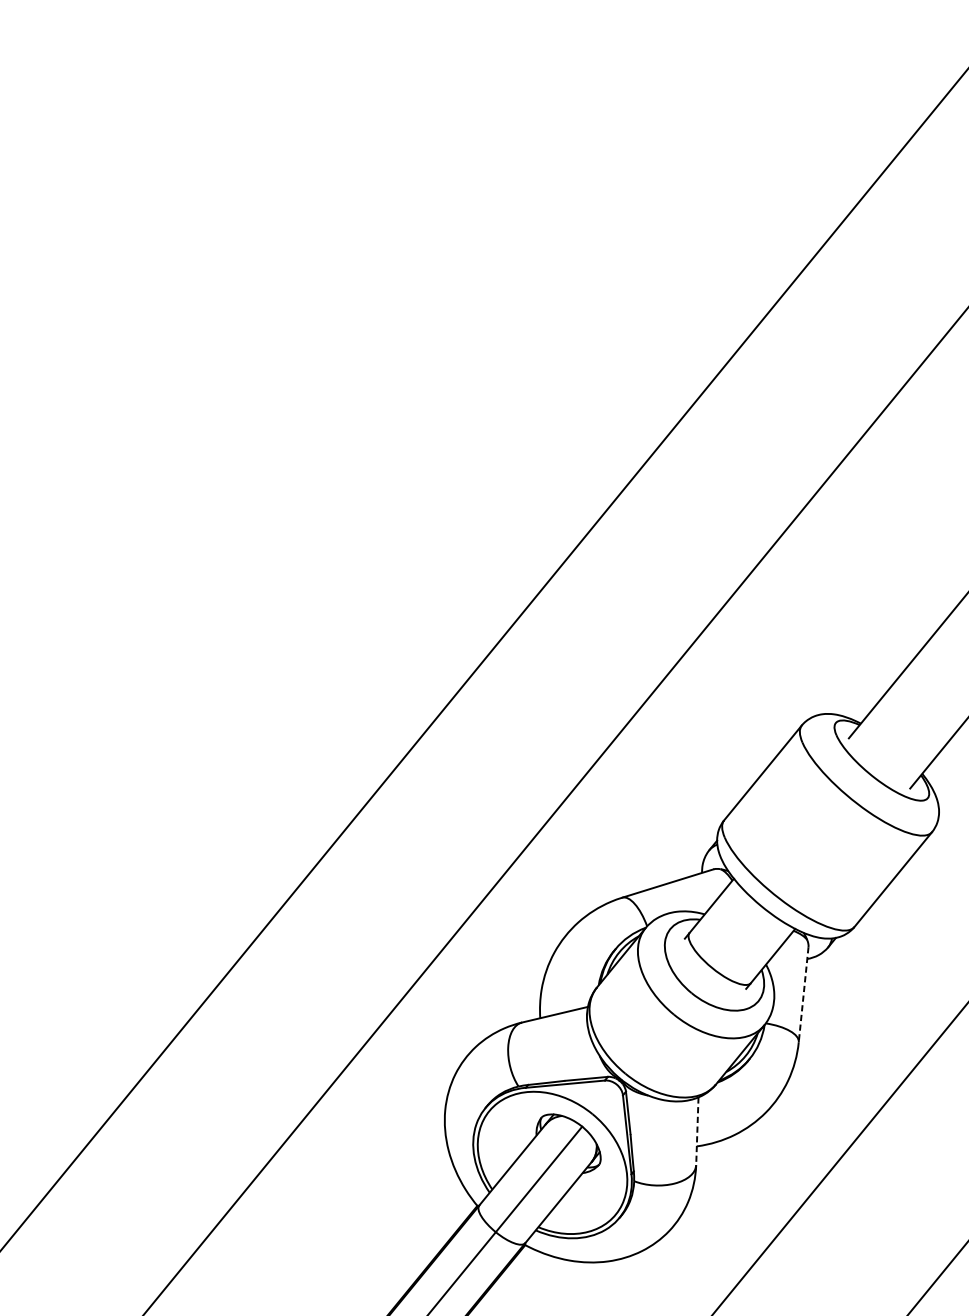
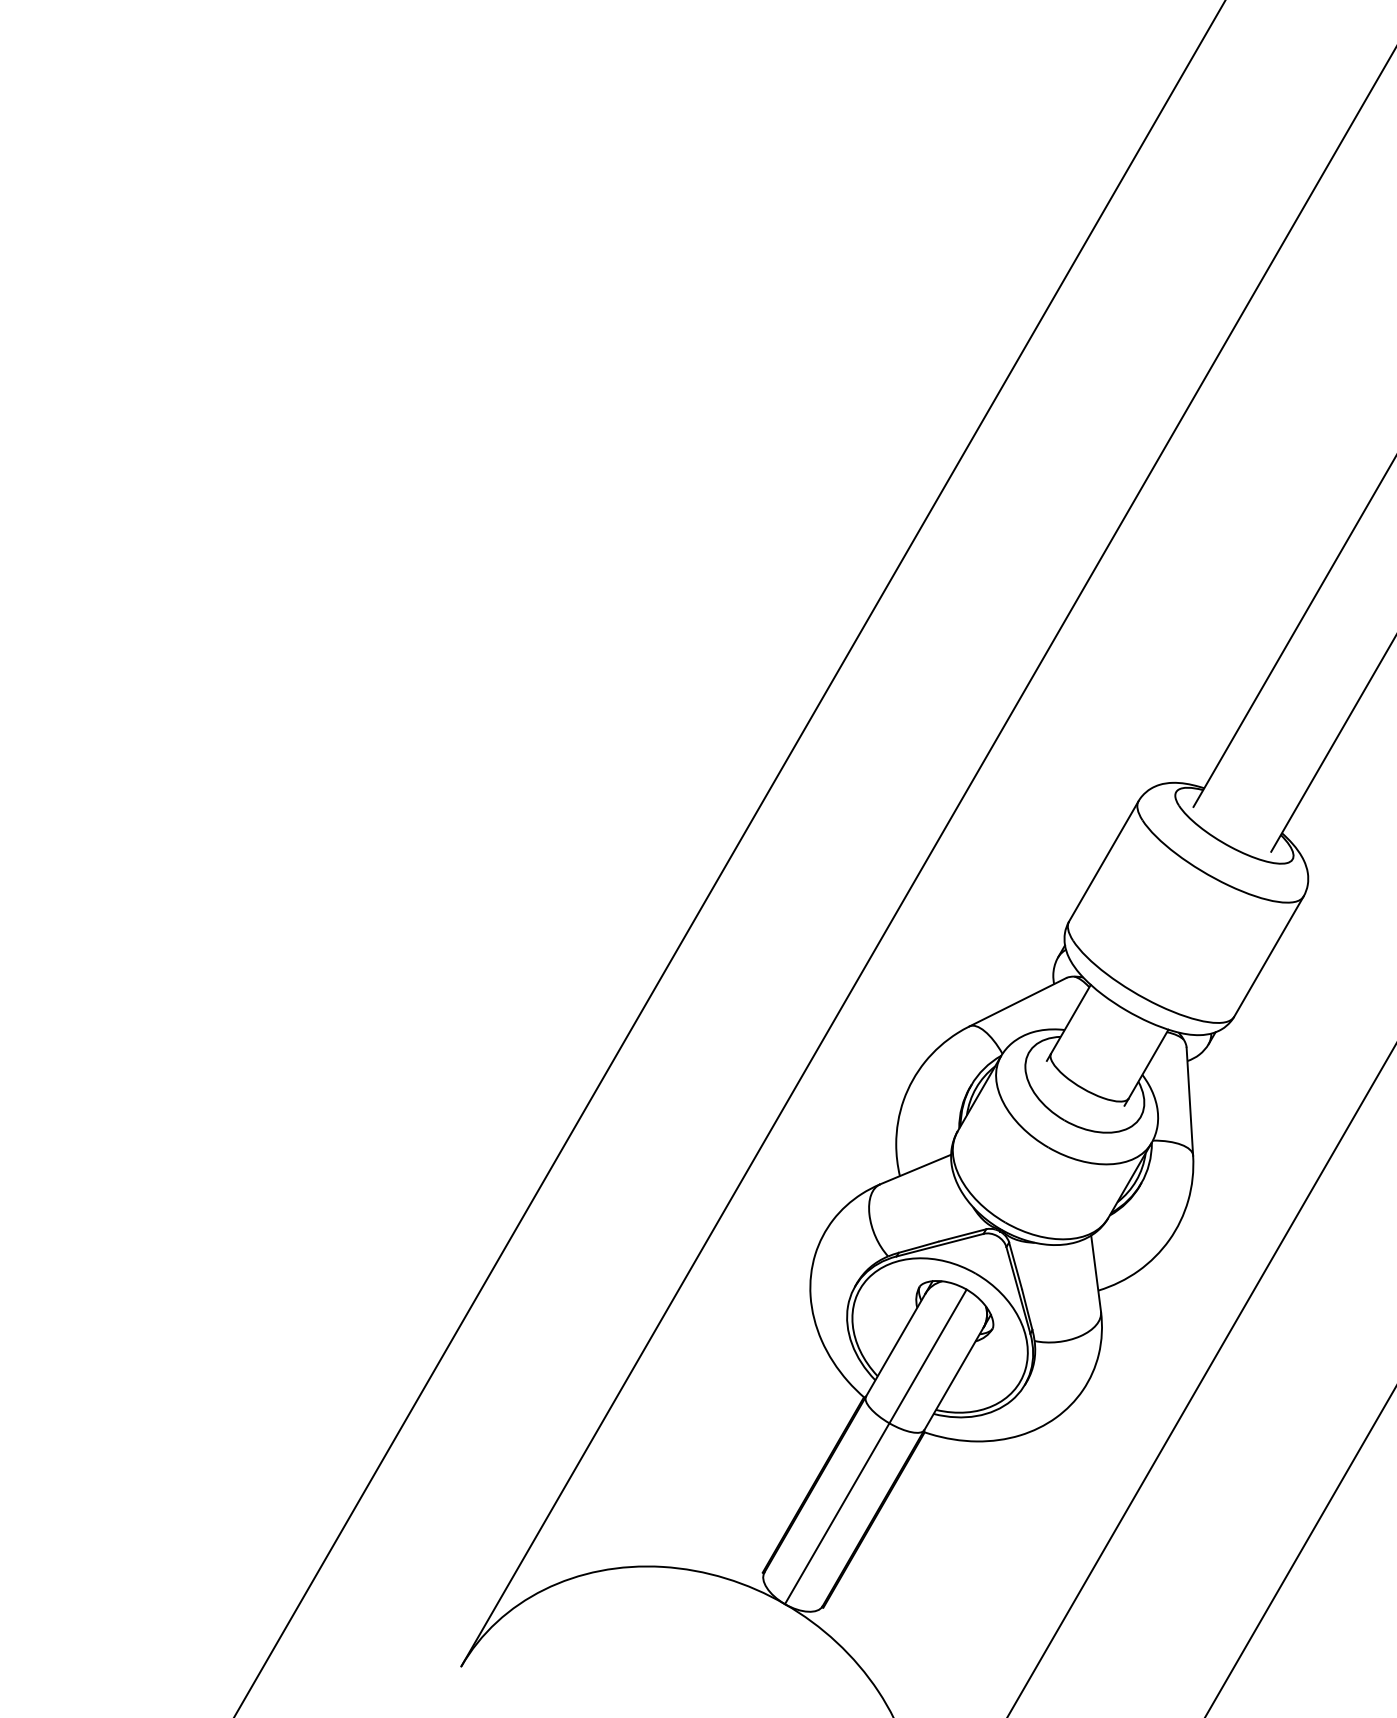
line: (803, 995) -> (1189, 1102), dashed -> solid
line: (697, 1132) -> (1096, 1274), dashed -> solid

